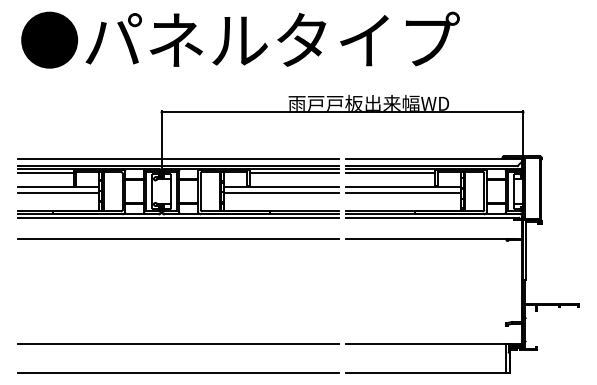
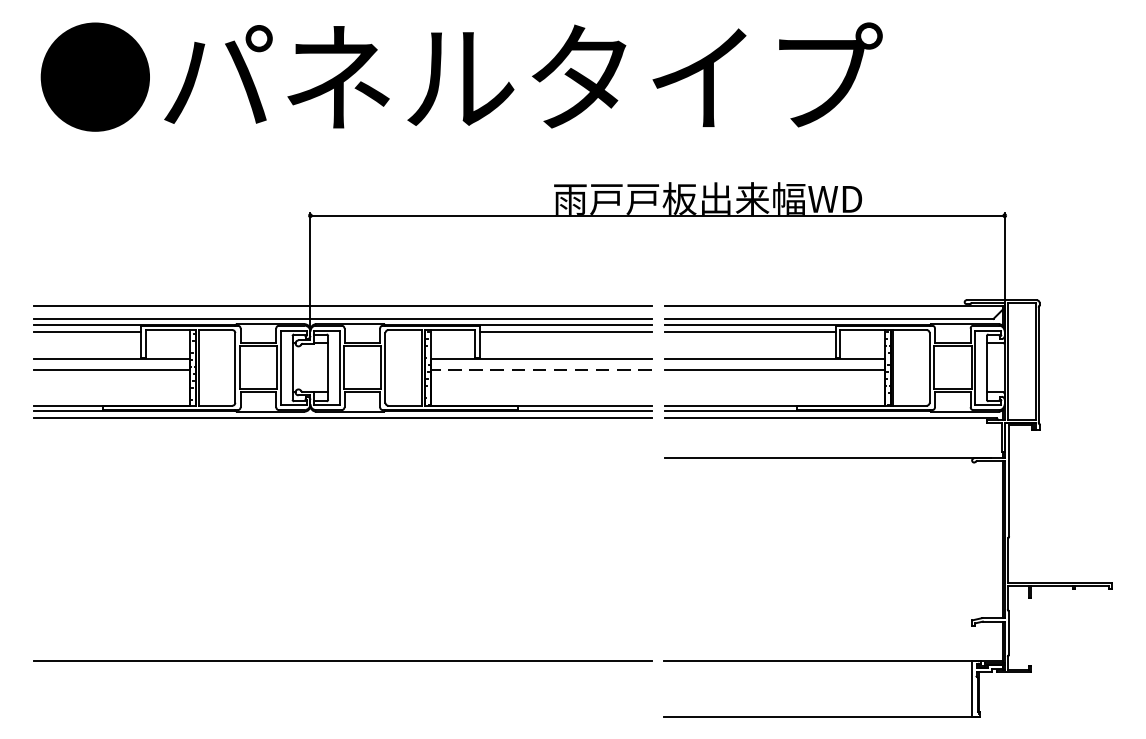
line: (281, 192) -> (540, 369), solid -> dashed
line: (178, 238) -> (342, 457), removed
line: (178, 373) -> (342, 716), removed

